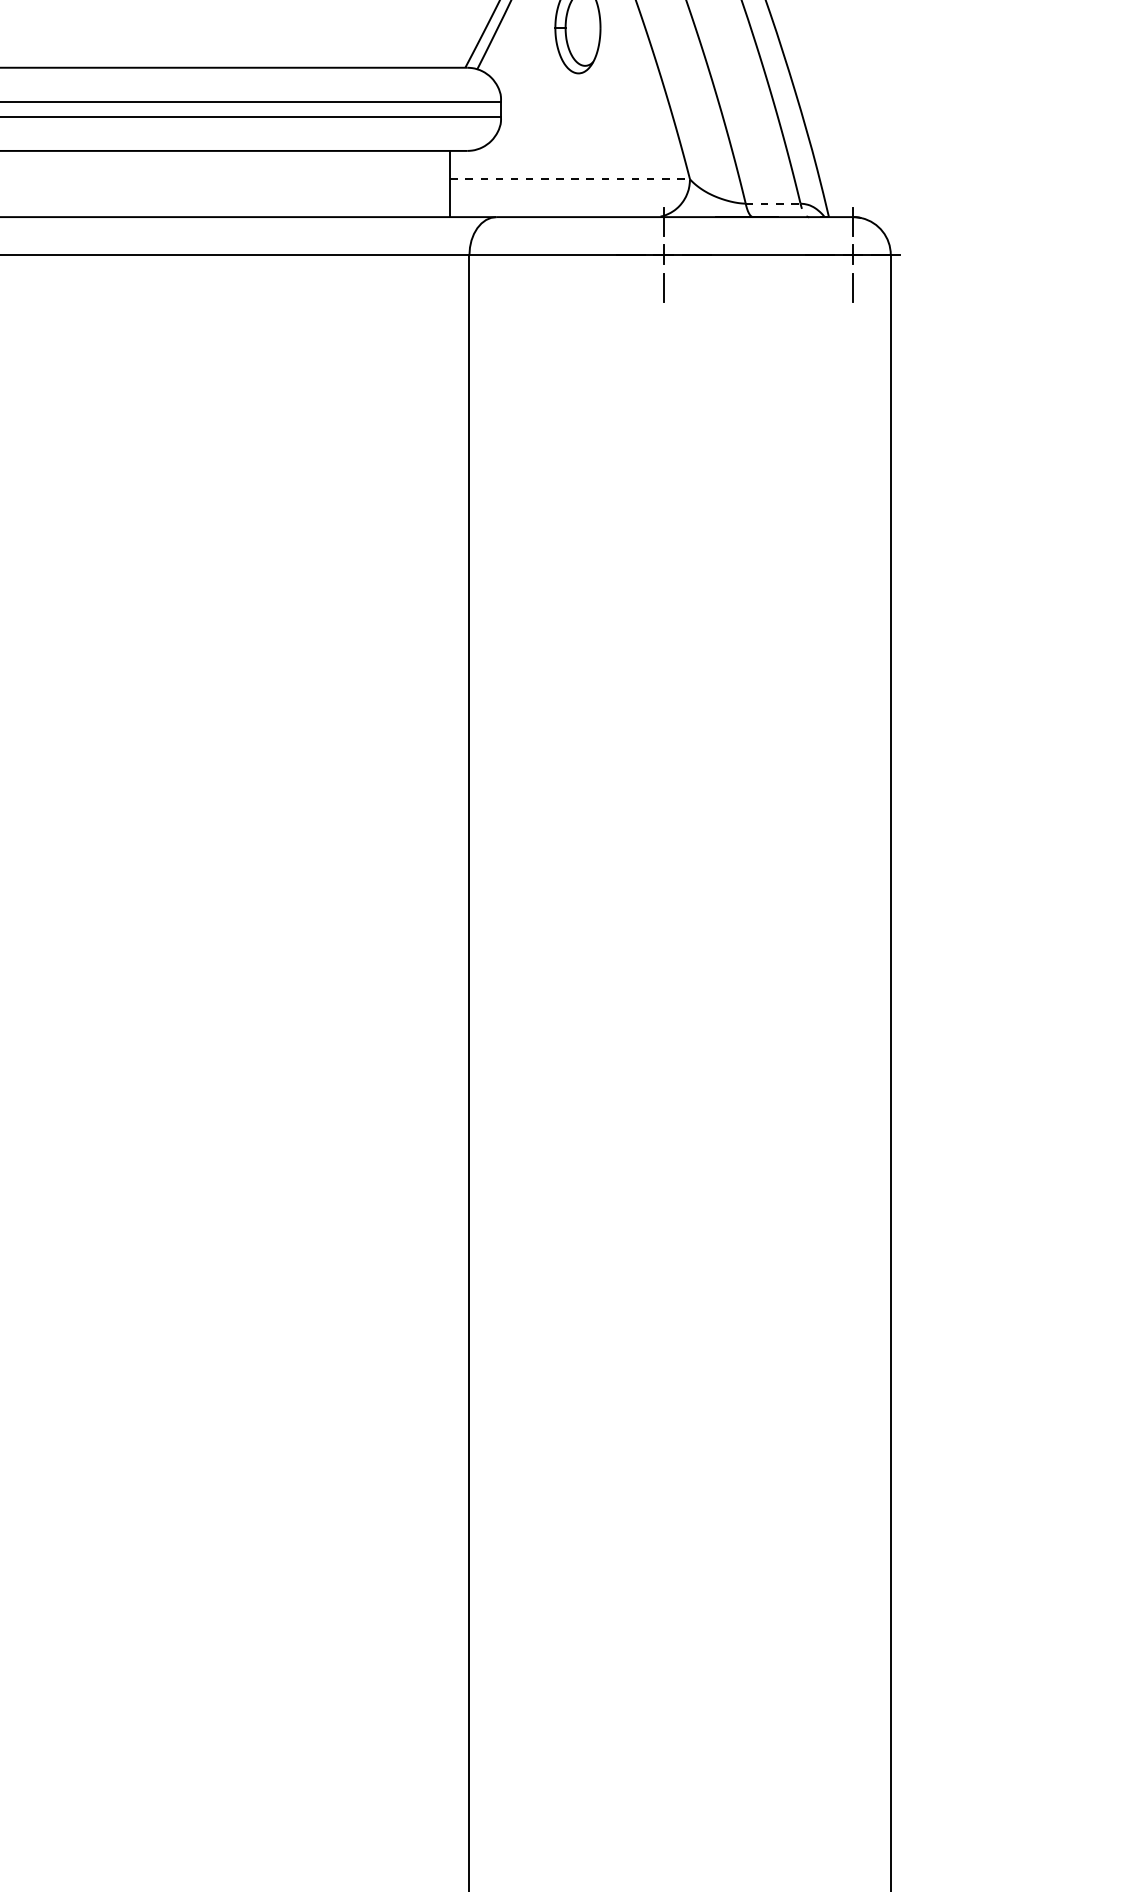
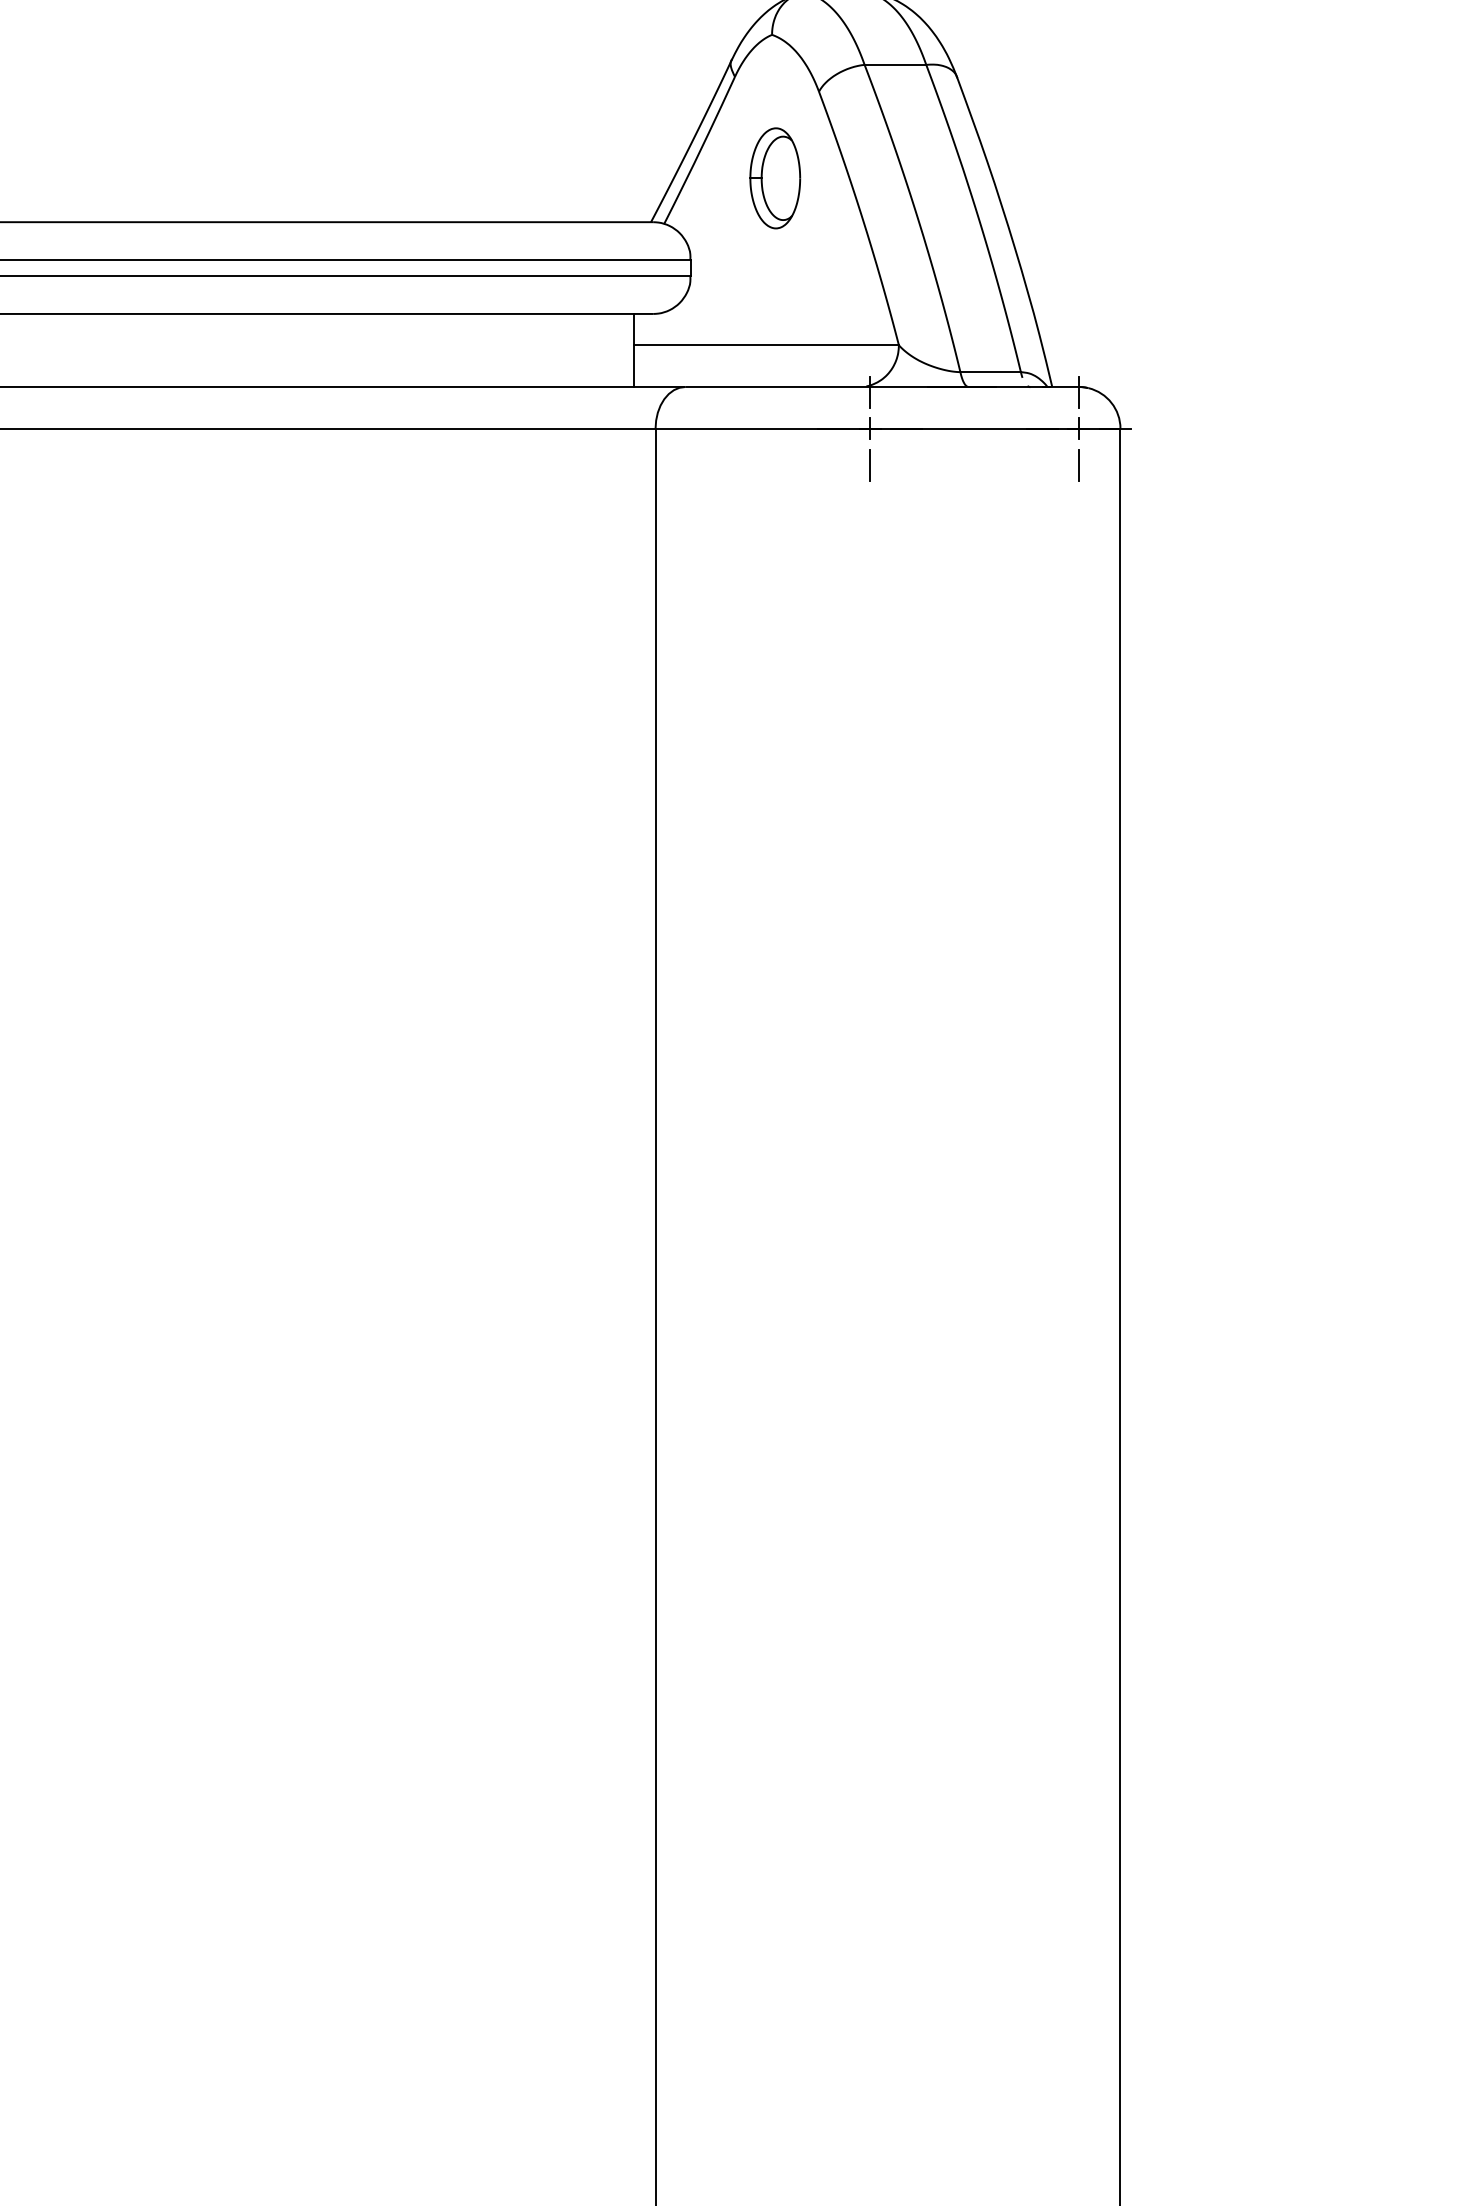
line: (570, 179) -> (767, 345), dashed -> solid
line: (773, 203) -> (991, 372), dashed -> solid

